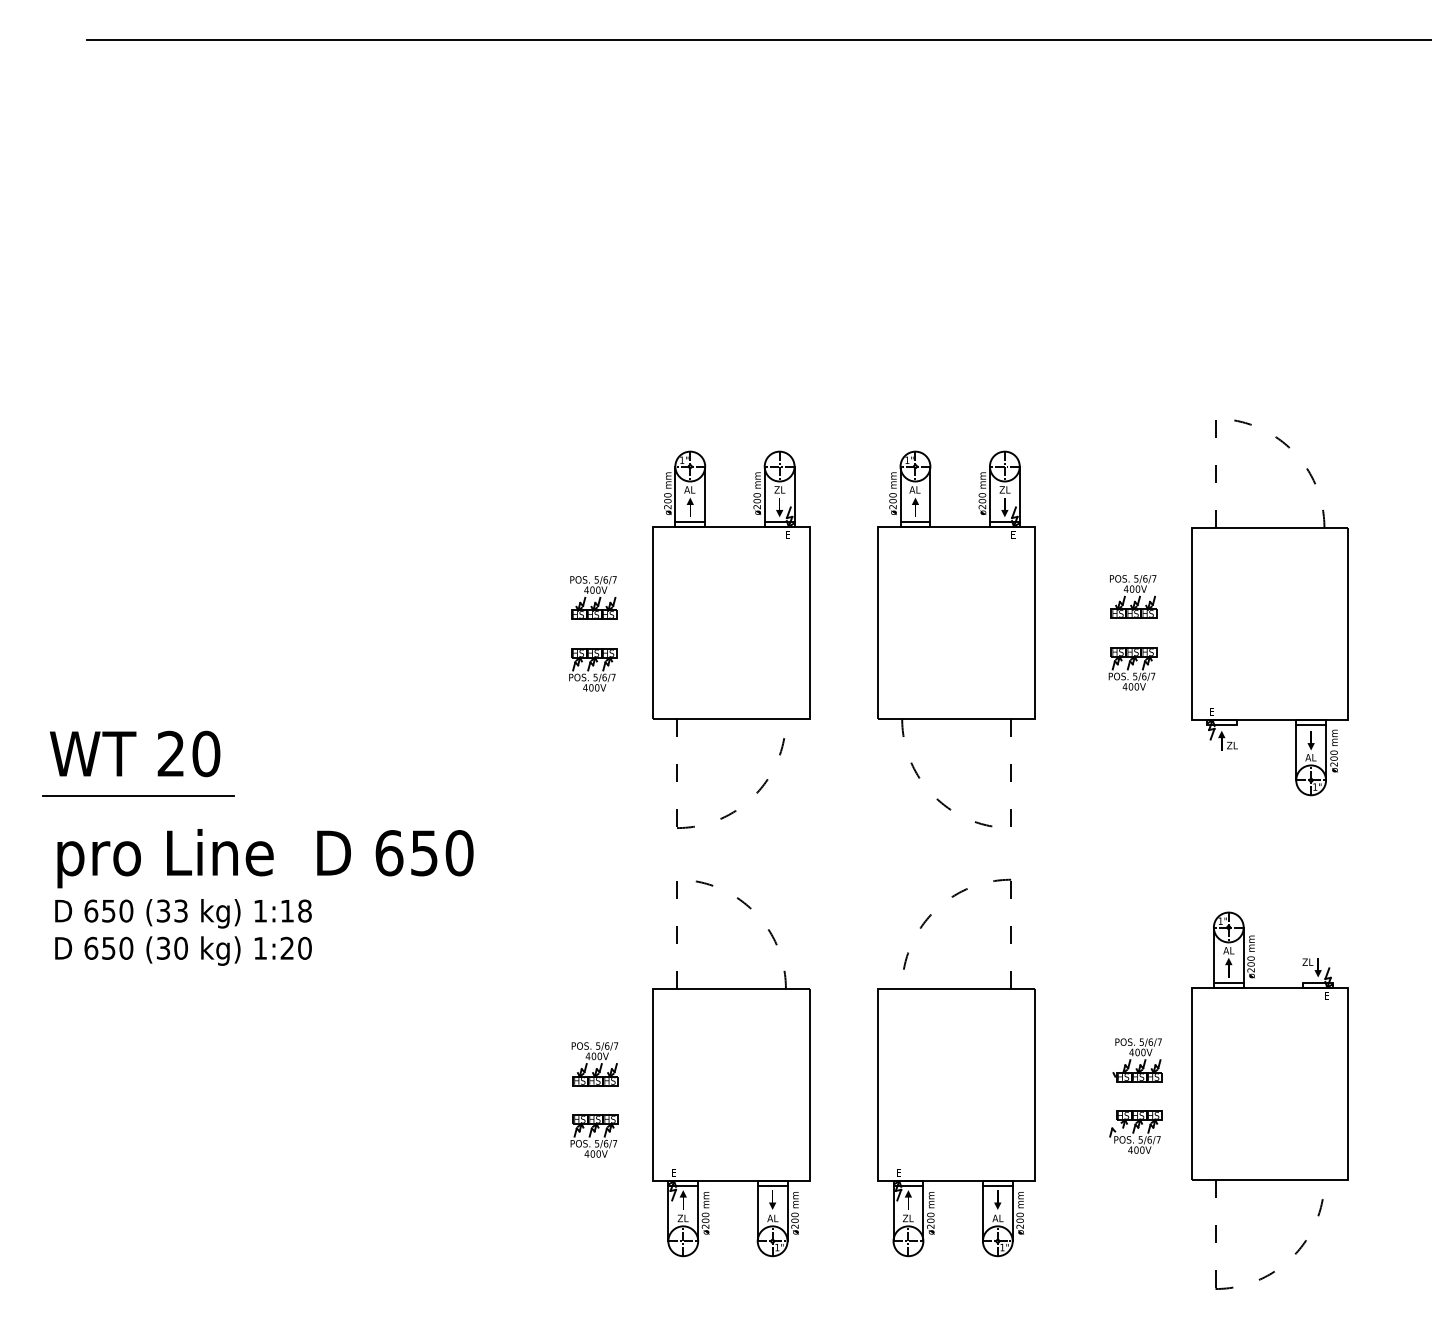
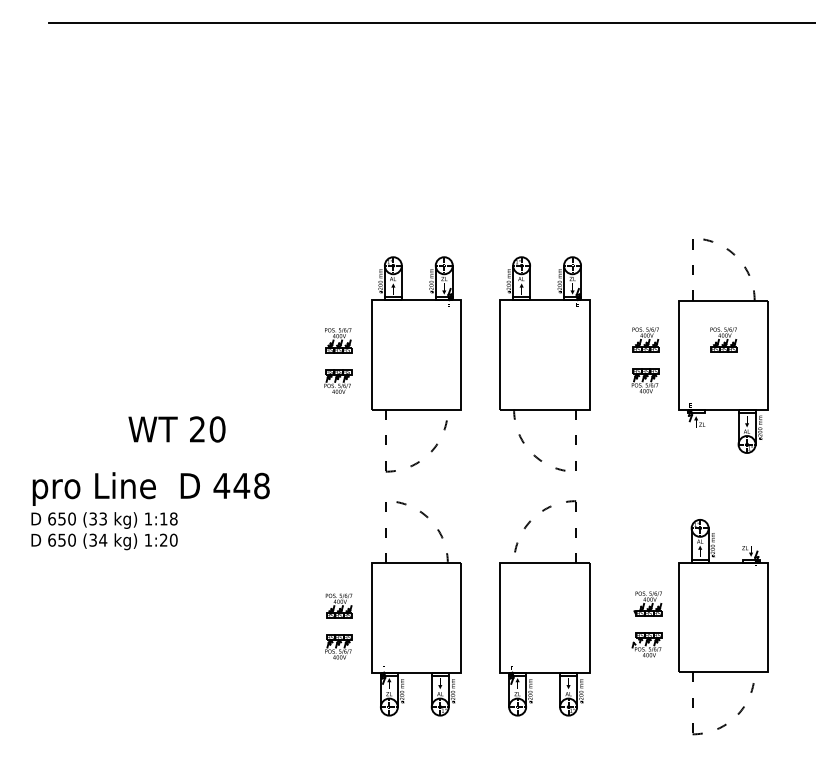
part: (1269, 596) -> (723, 339), added
text: (134, 754) -> (176, 429), moved
line: (137, 796) -> (78, 453), removed
text: (423, 852) -> (241, 485), 650 -> 448
text: (181, 947) -> (103, 539), (30 -> (34

